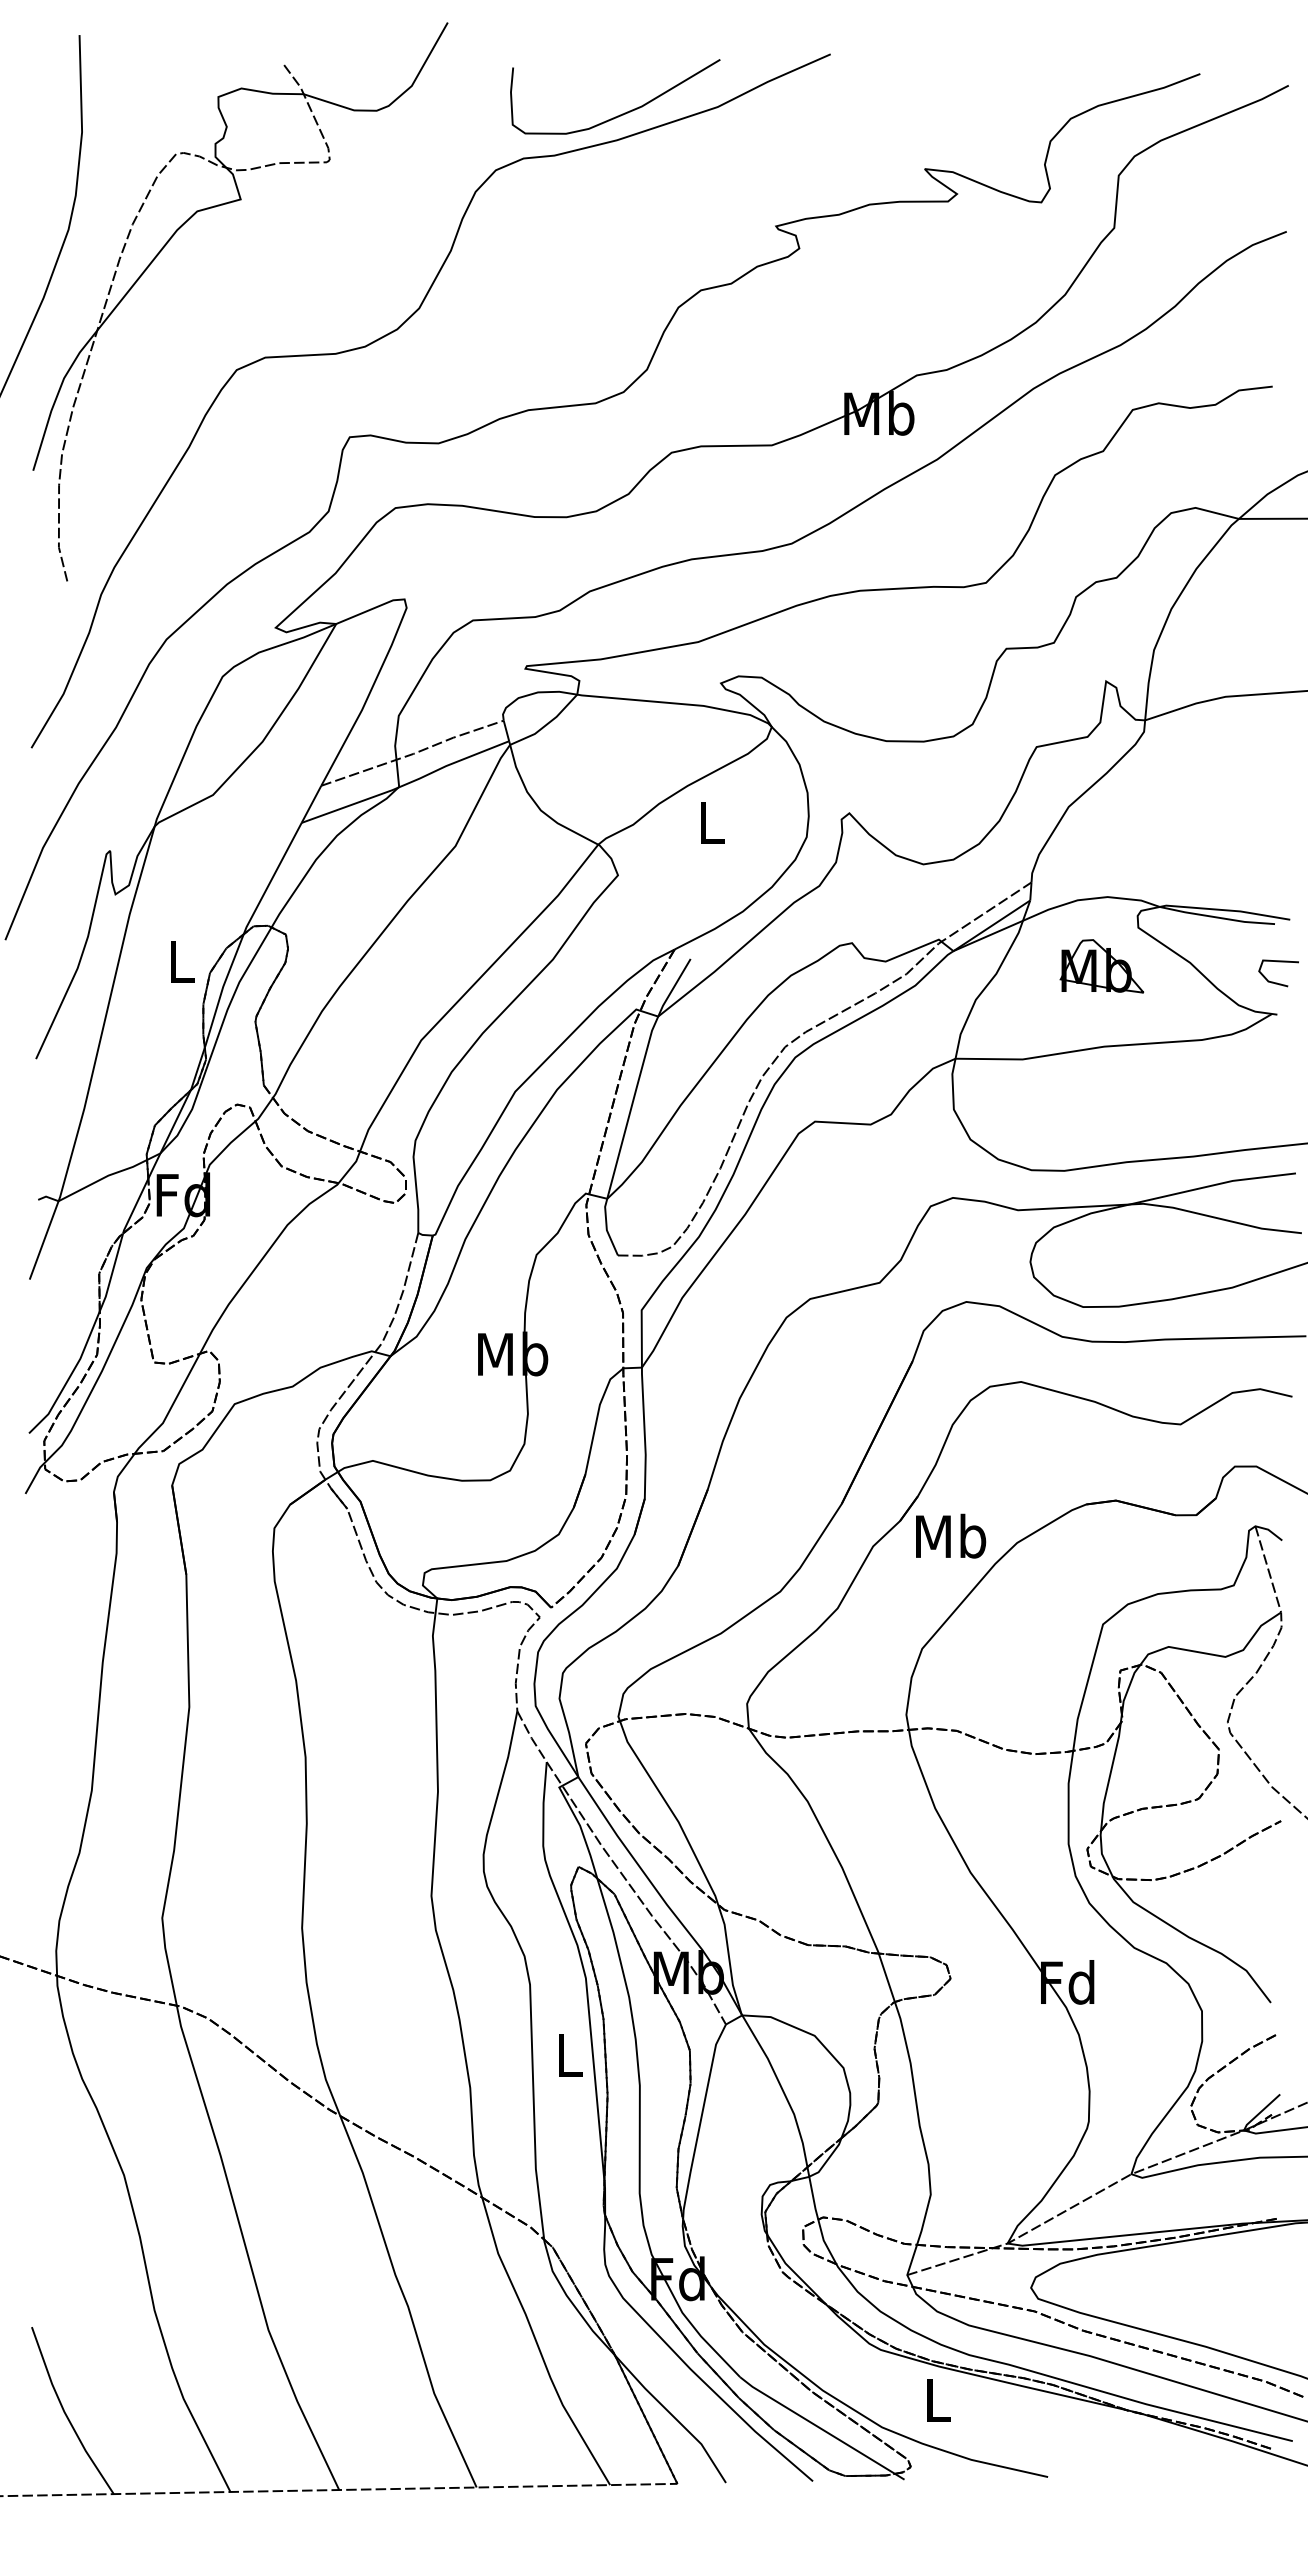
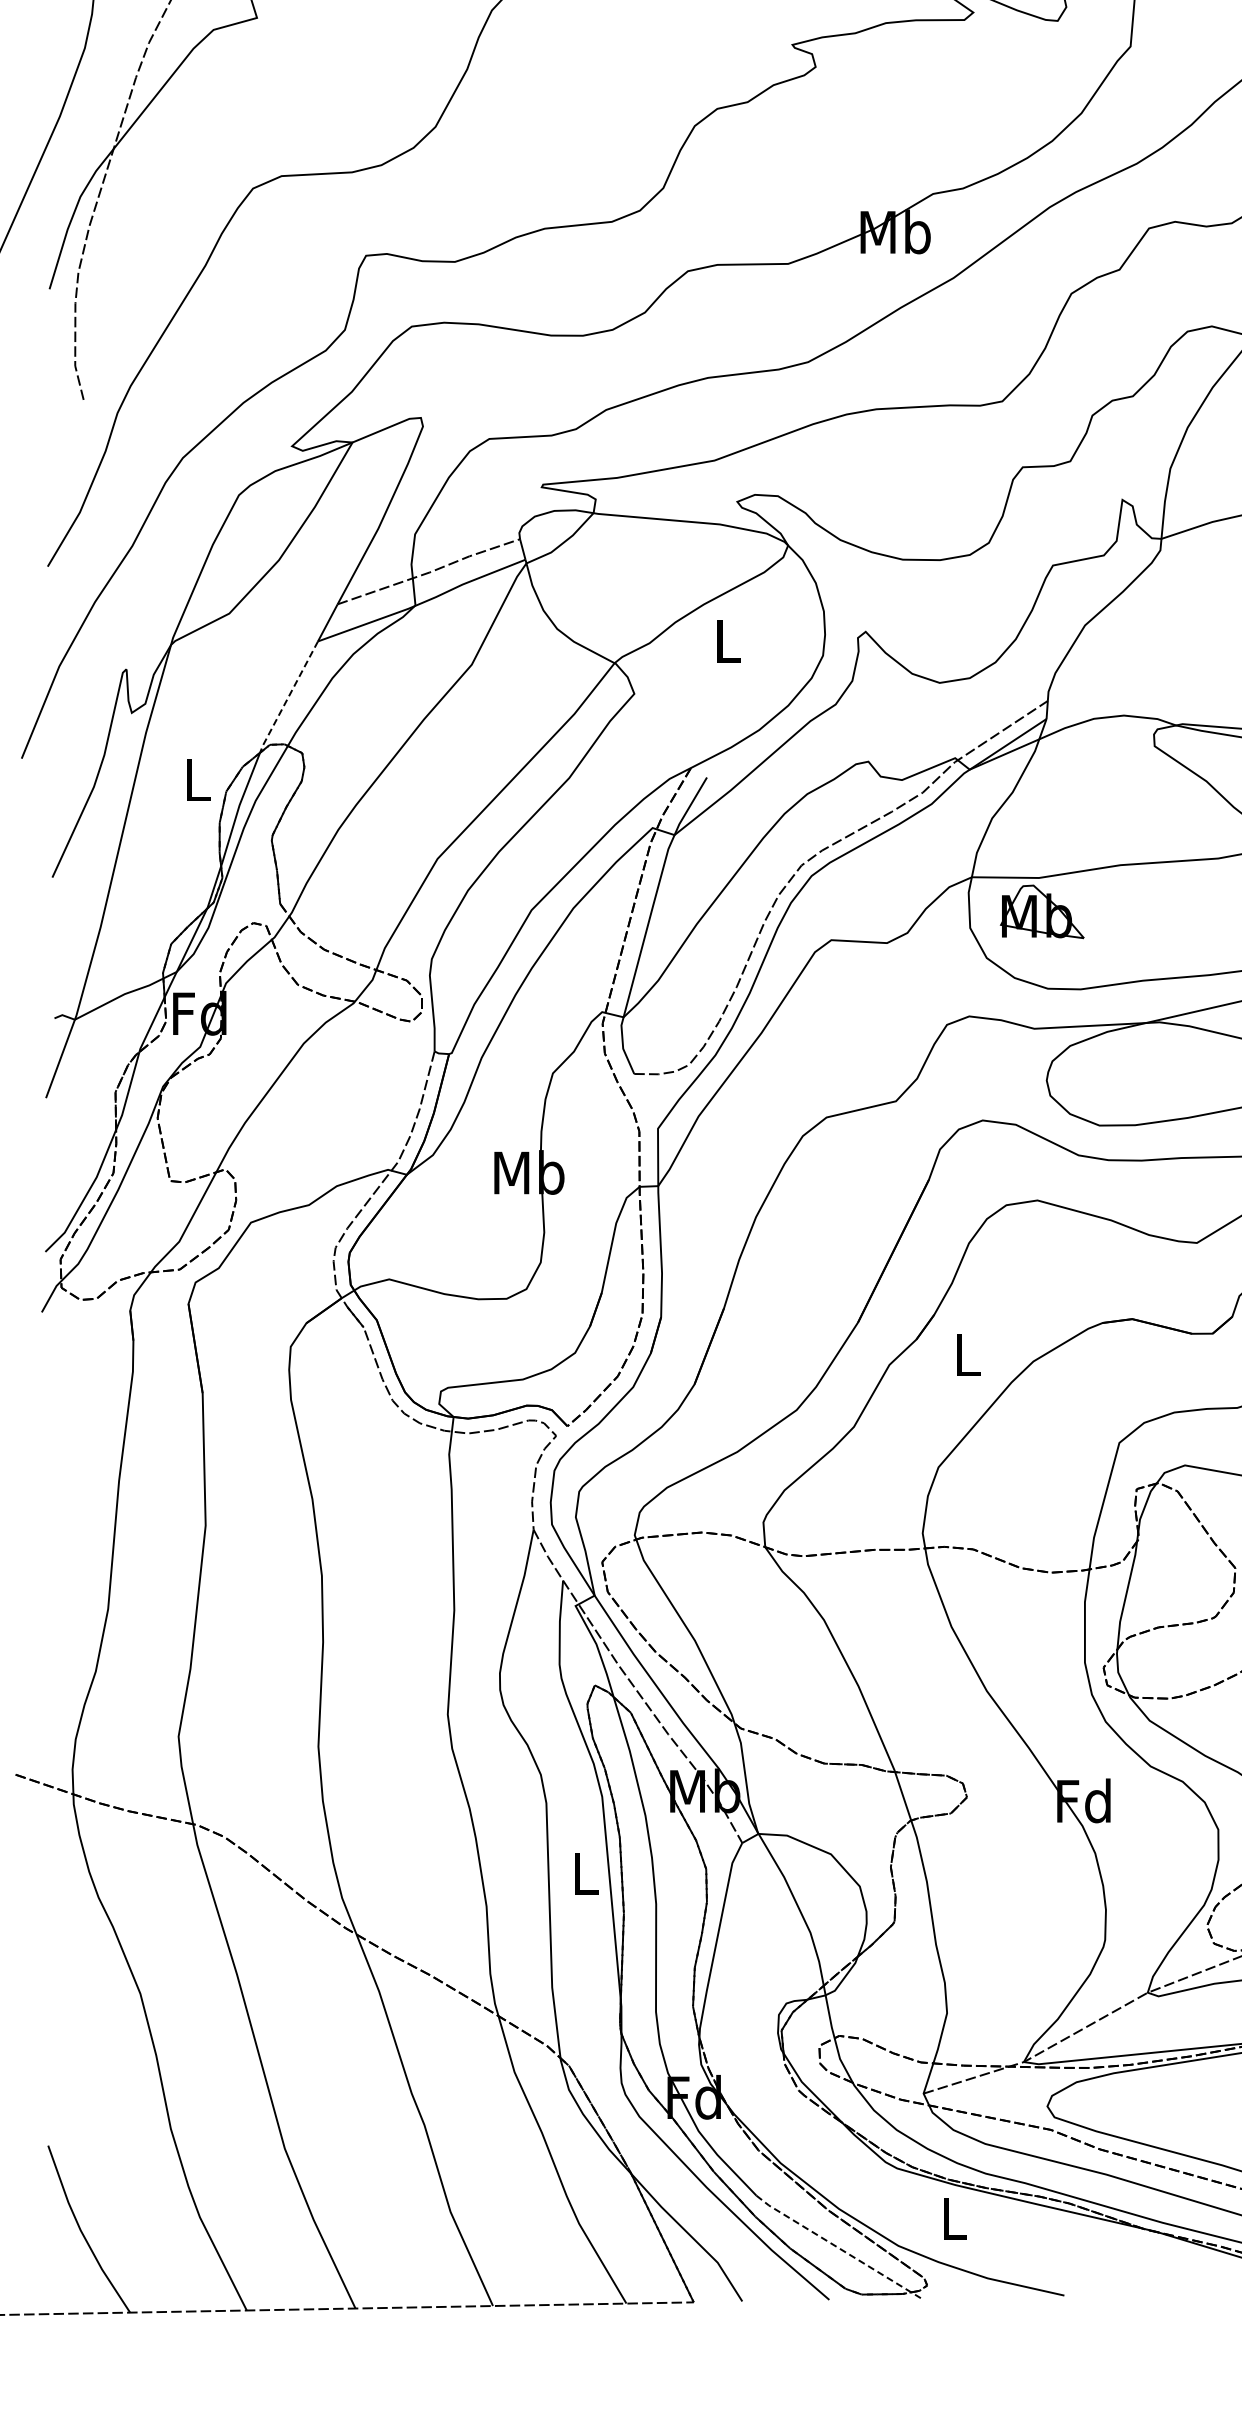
line: (271, 879) -> (287, 698), solid -> dashed
part: (1101, 966) -> (1041, 912), moved
text: (951, 1535) -> (967, 1354), Mb -> L
line: (821, 2429) -> (837, 2248), solid -> dashed

